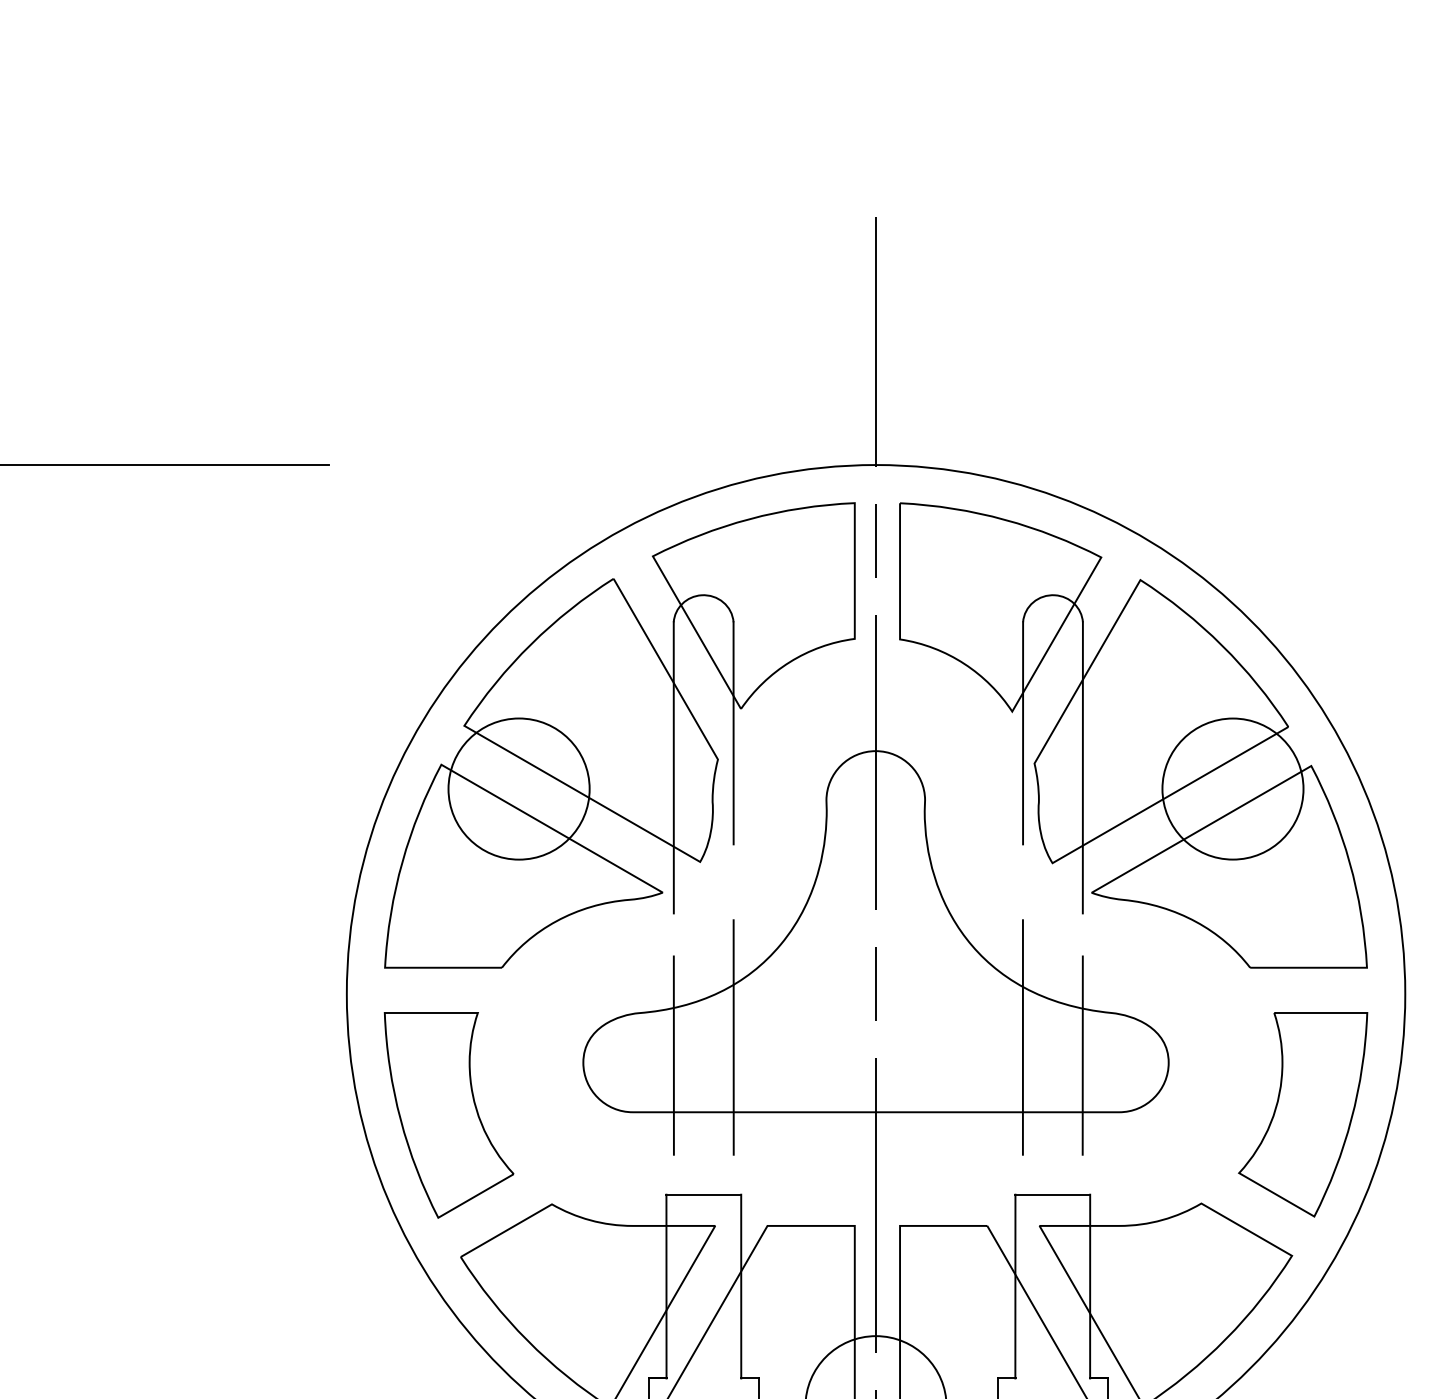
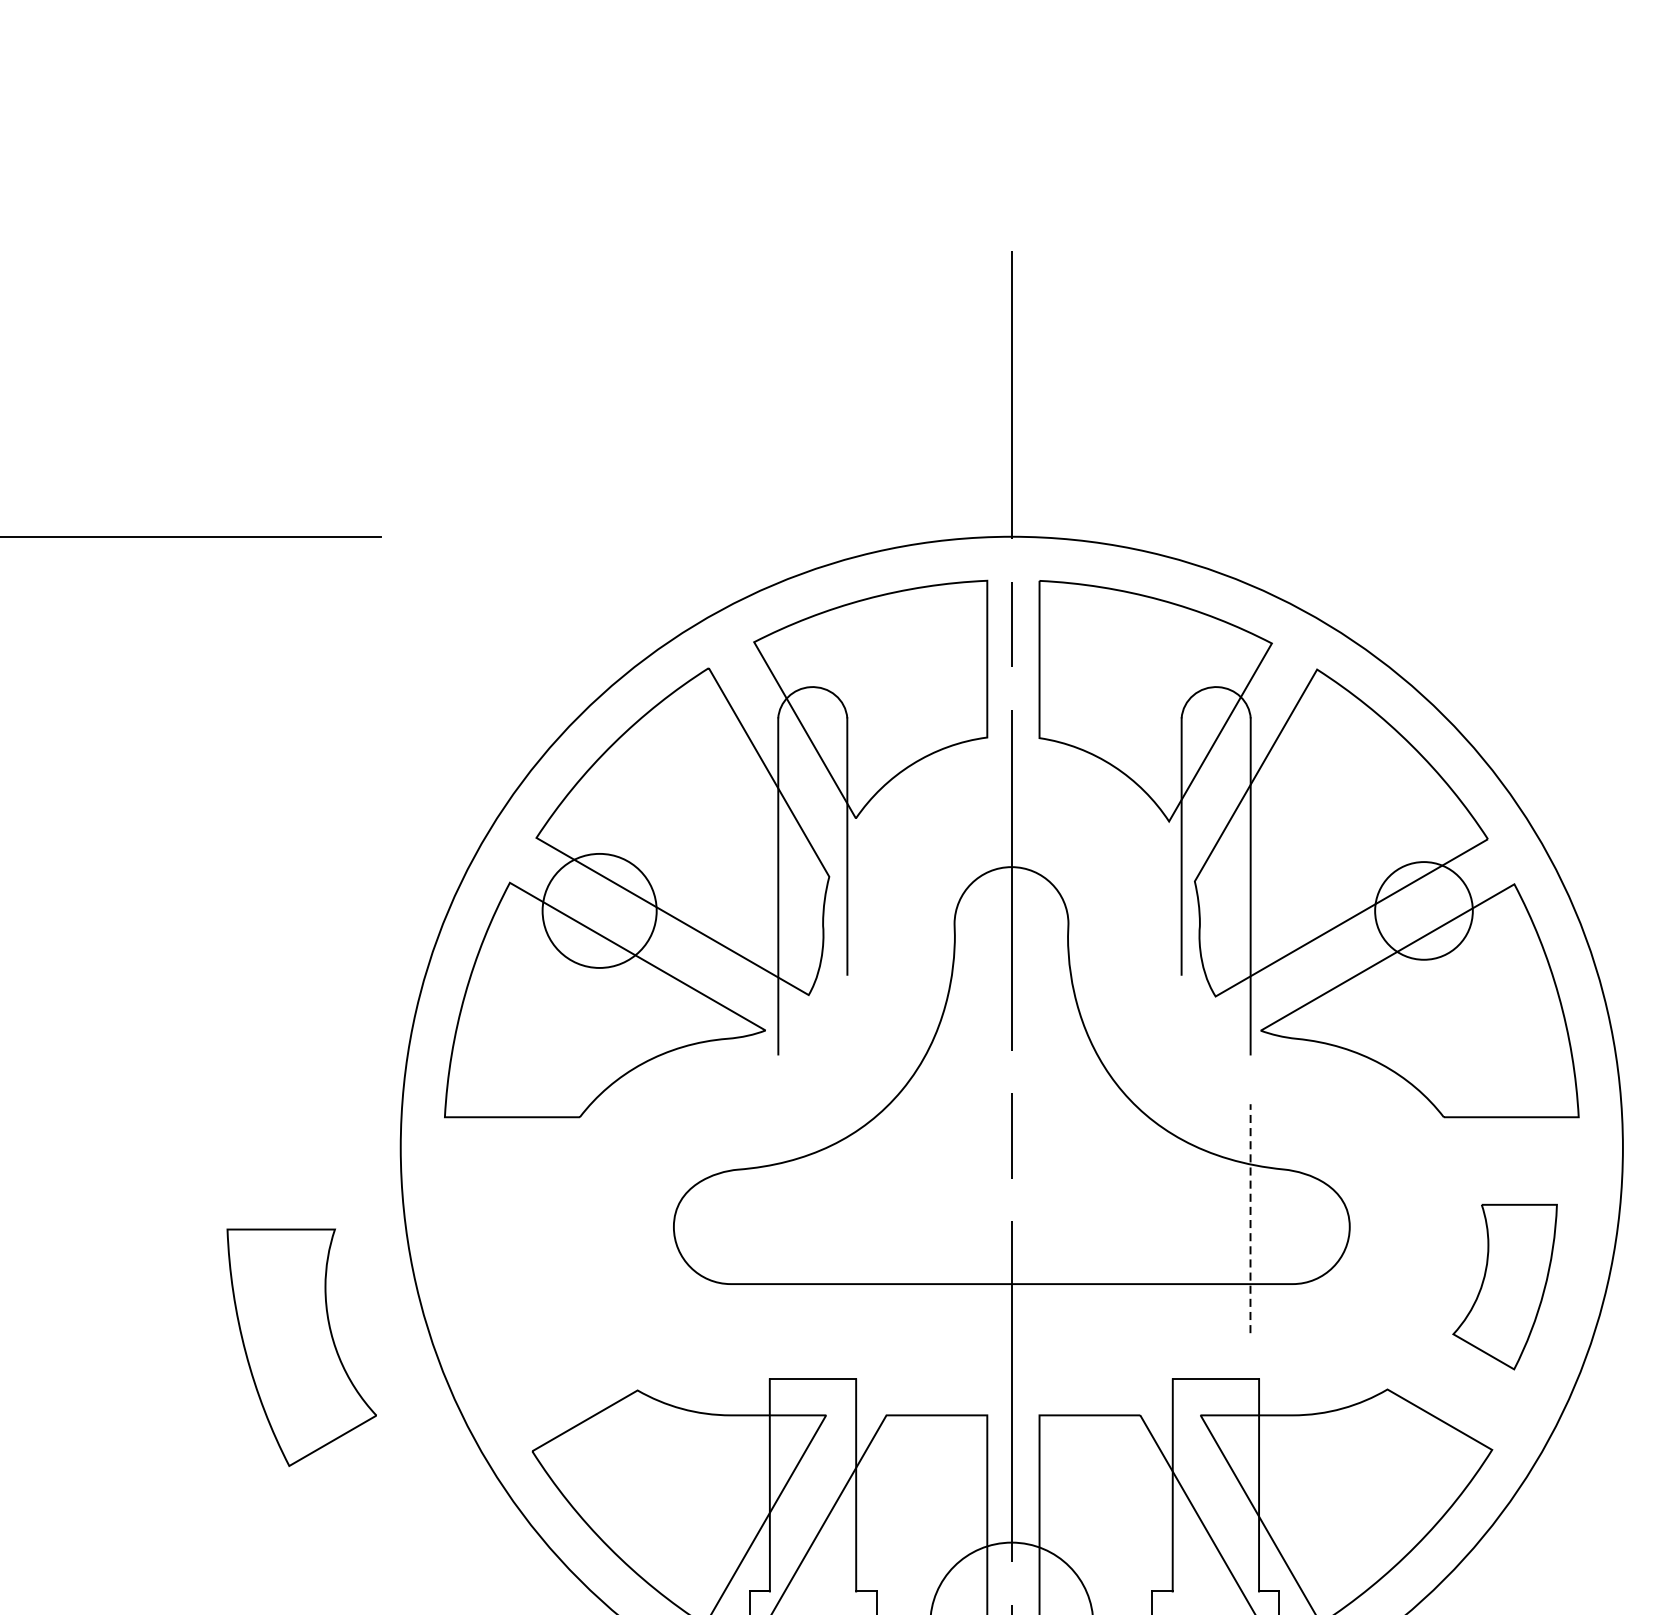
circle: (518, 788) -> (598, 910), size x0.7
circle: (1232, 788) -> (1423, 910), size x0.6
line: (733, 1037) -> (847, 1197), removed
line: (1022, 1037) -> (1180, 1197), removed
line: (673, 1055) -> (777, 1218), removed
line: (1082, 1055) -> (1250, 1218), solid -> dashed
part: (1303, 1114) -> (1505, 1286), size x0.7
part: (448, 1115) -> (301, 1347), moved

